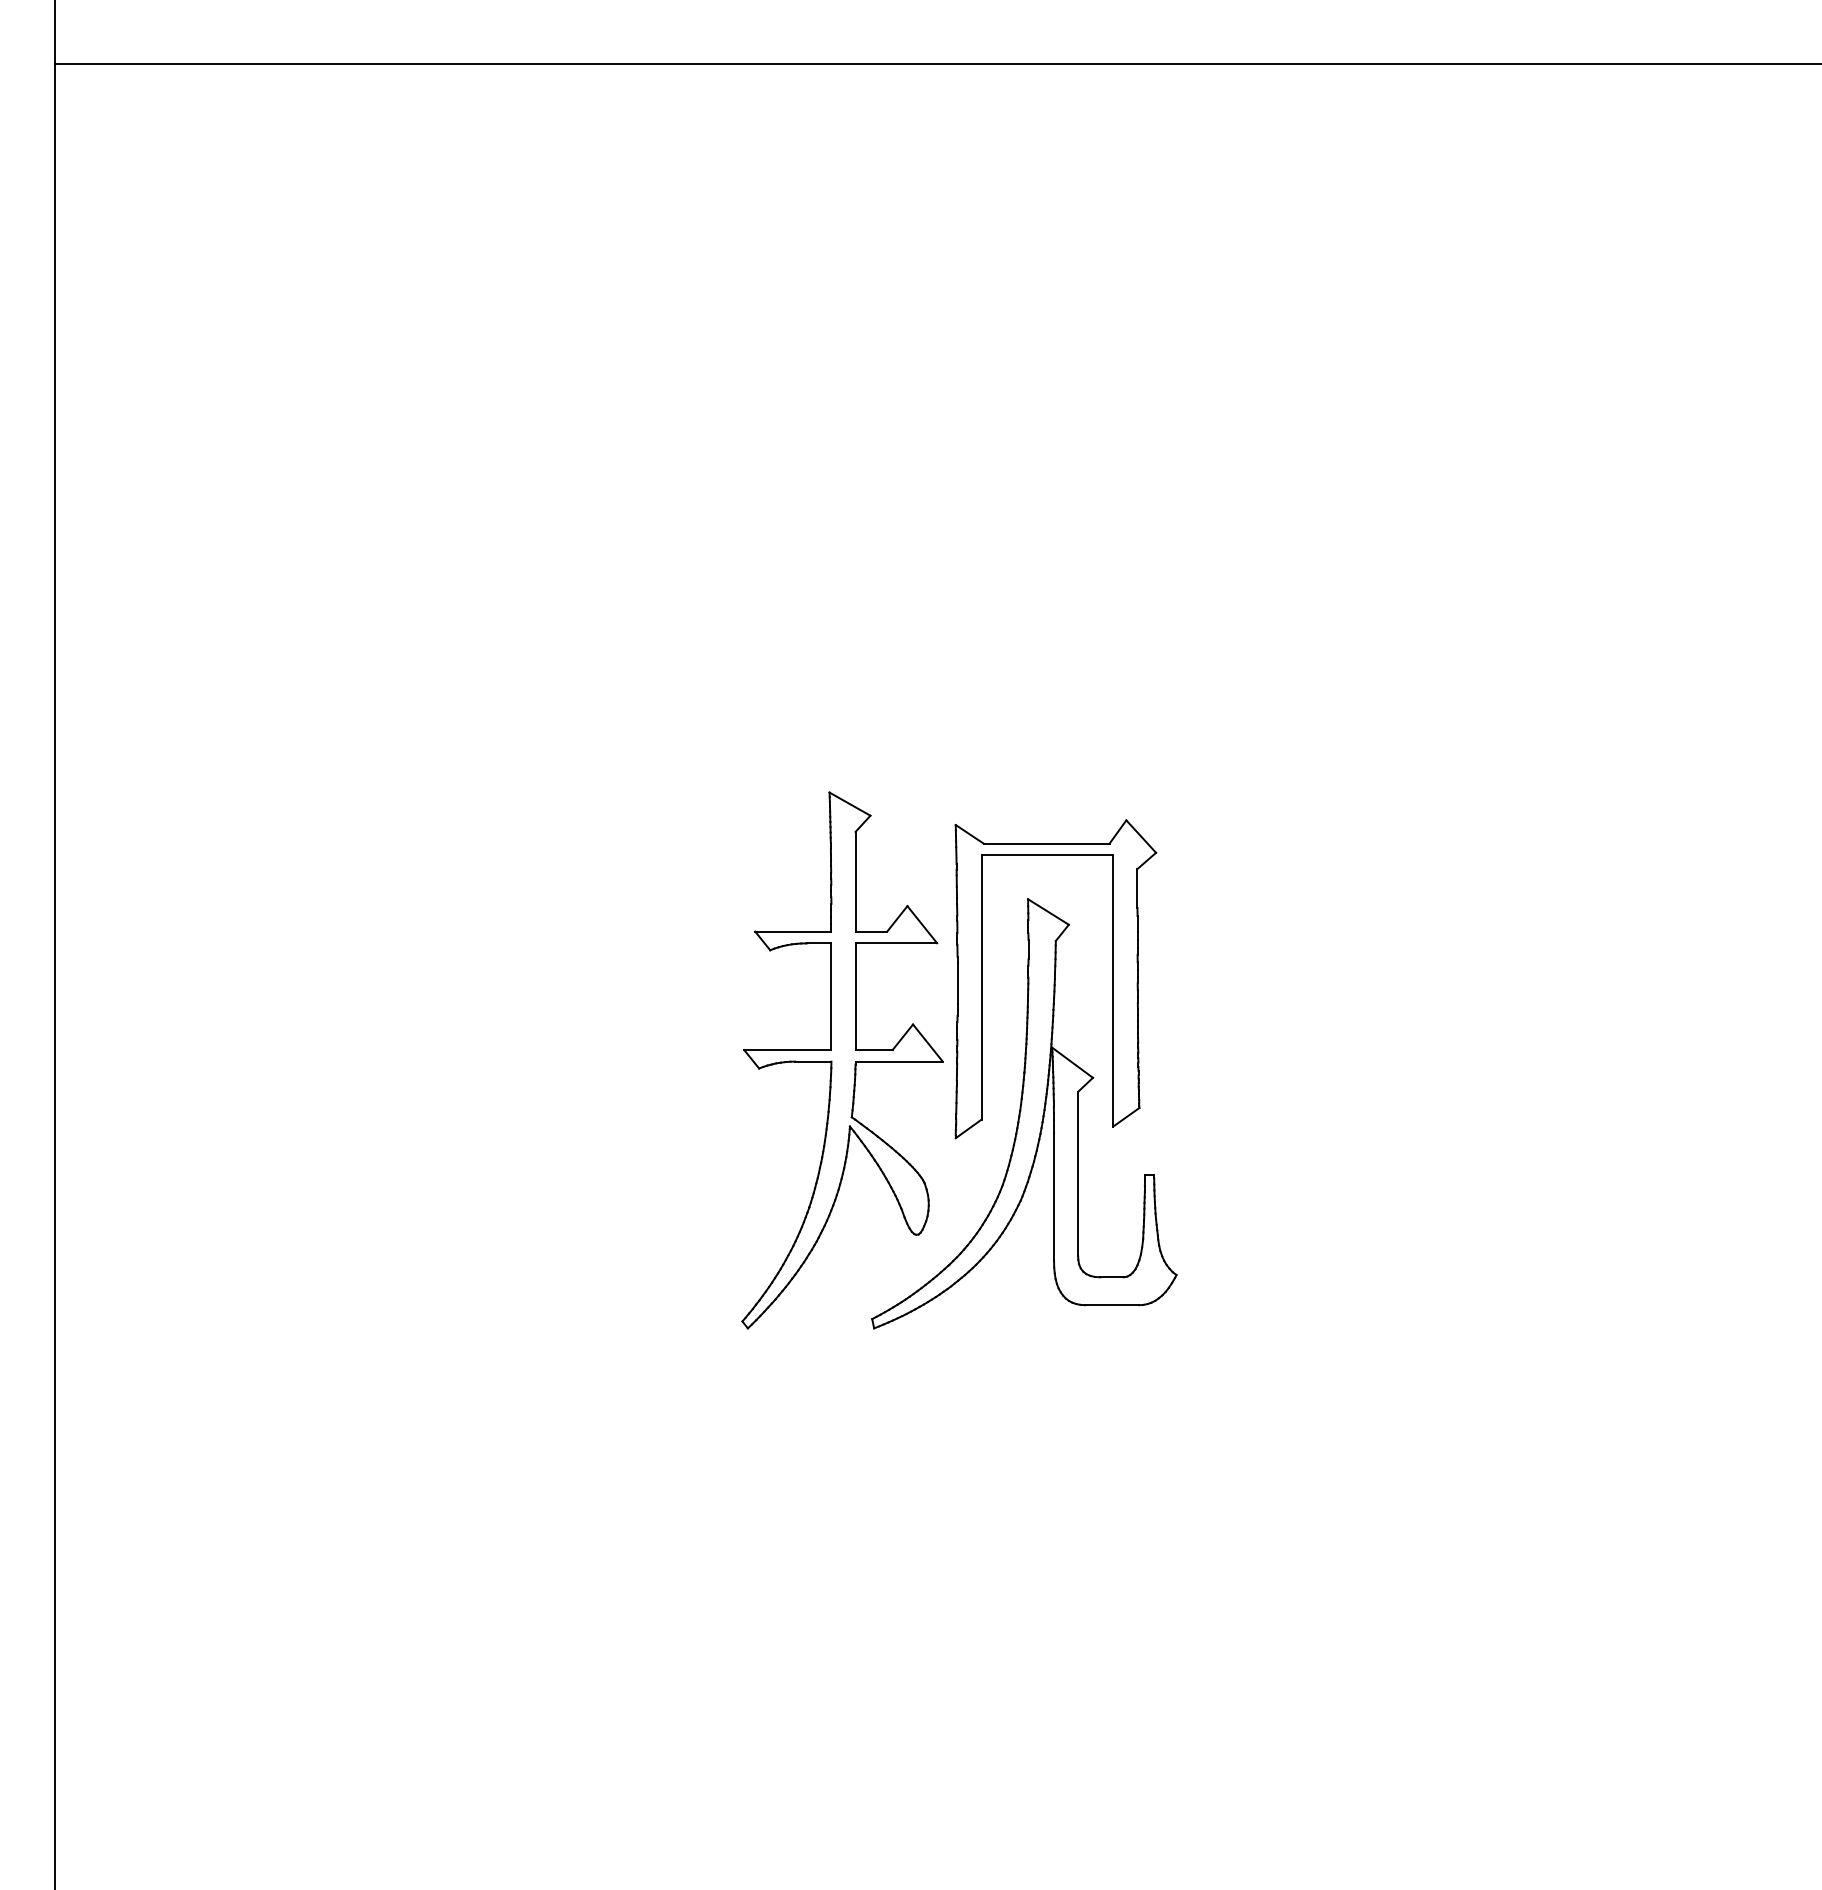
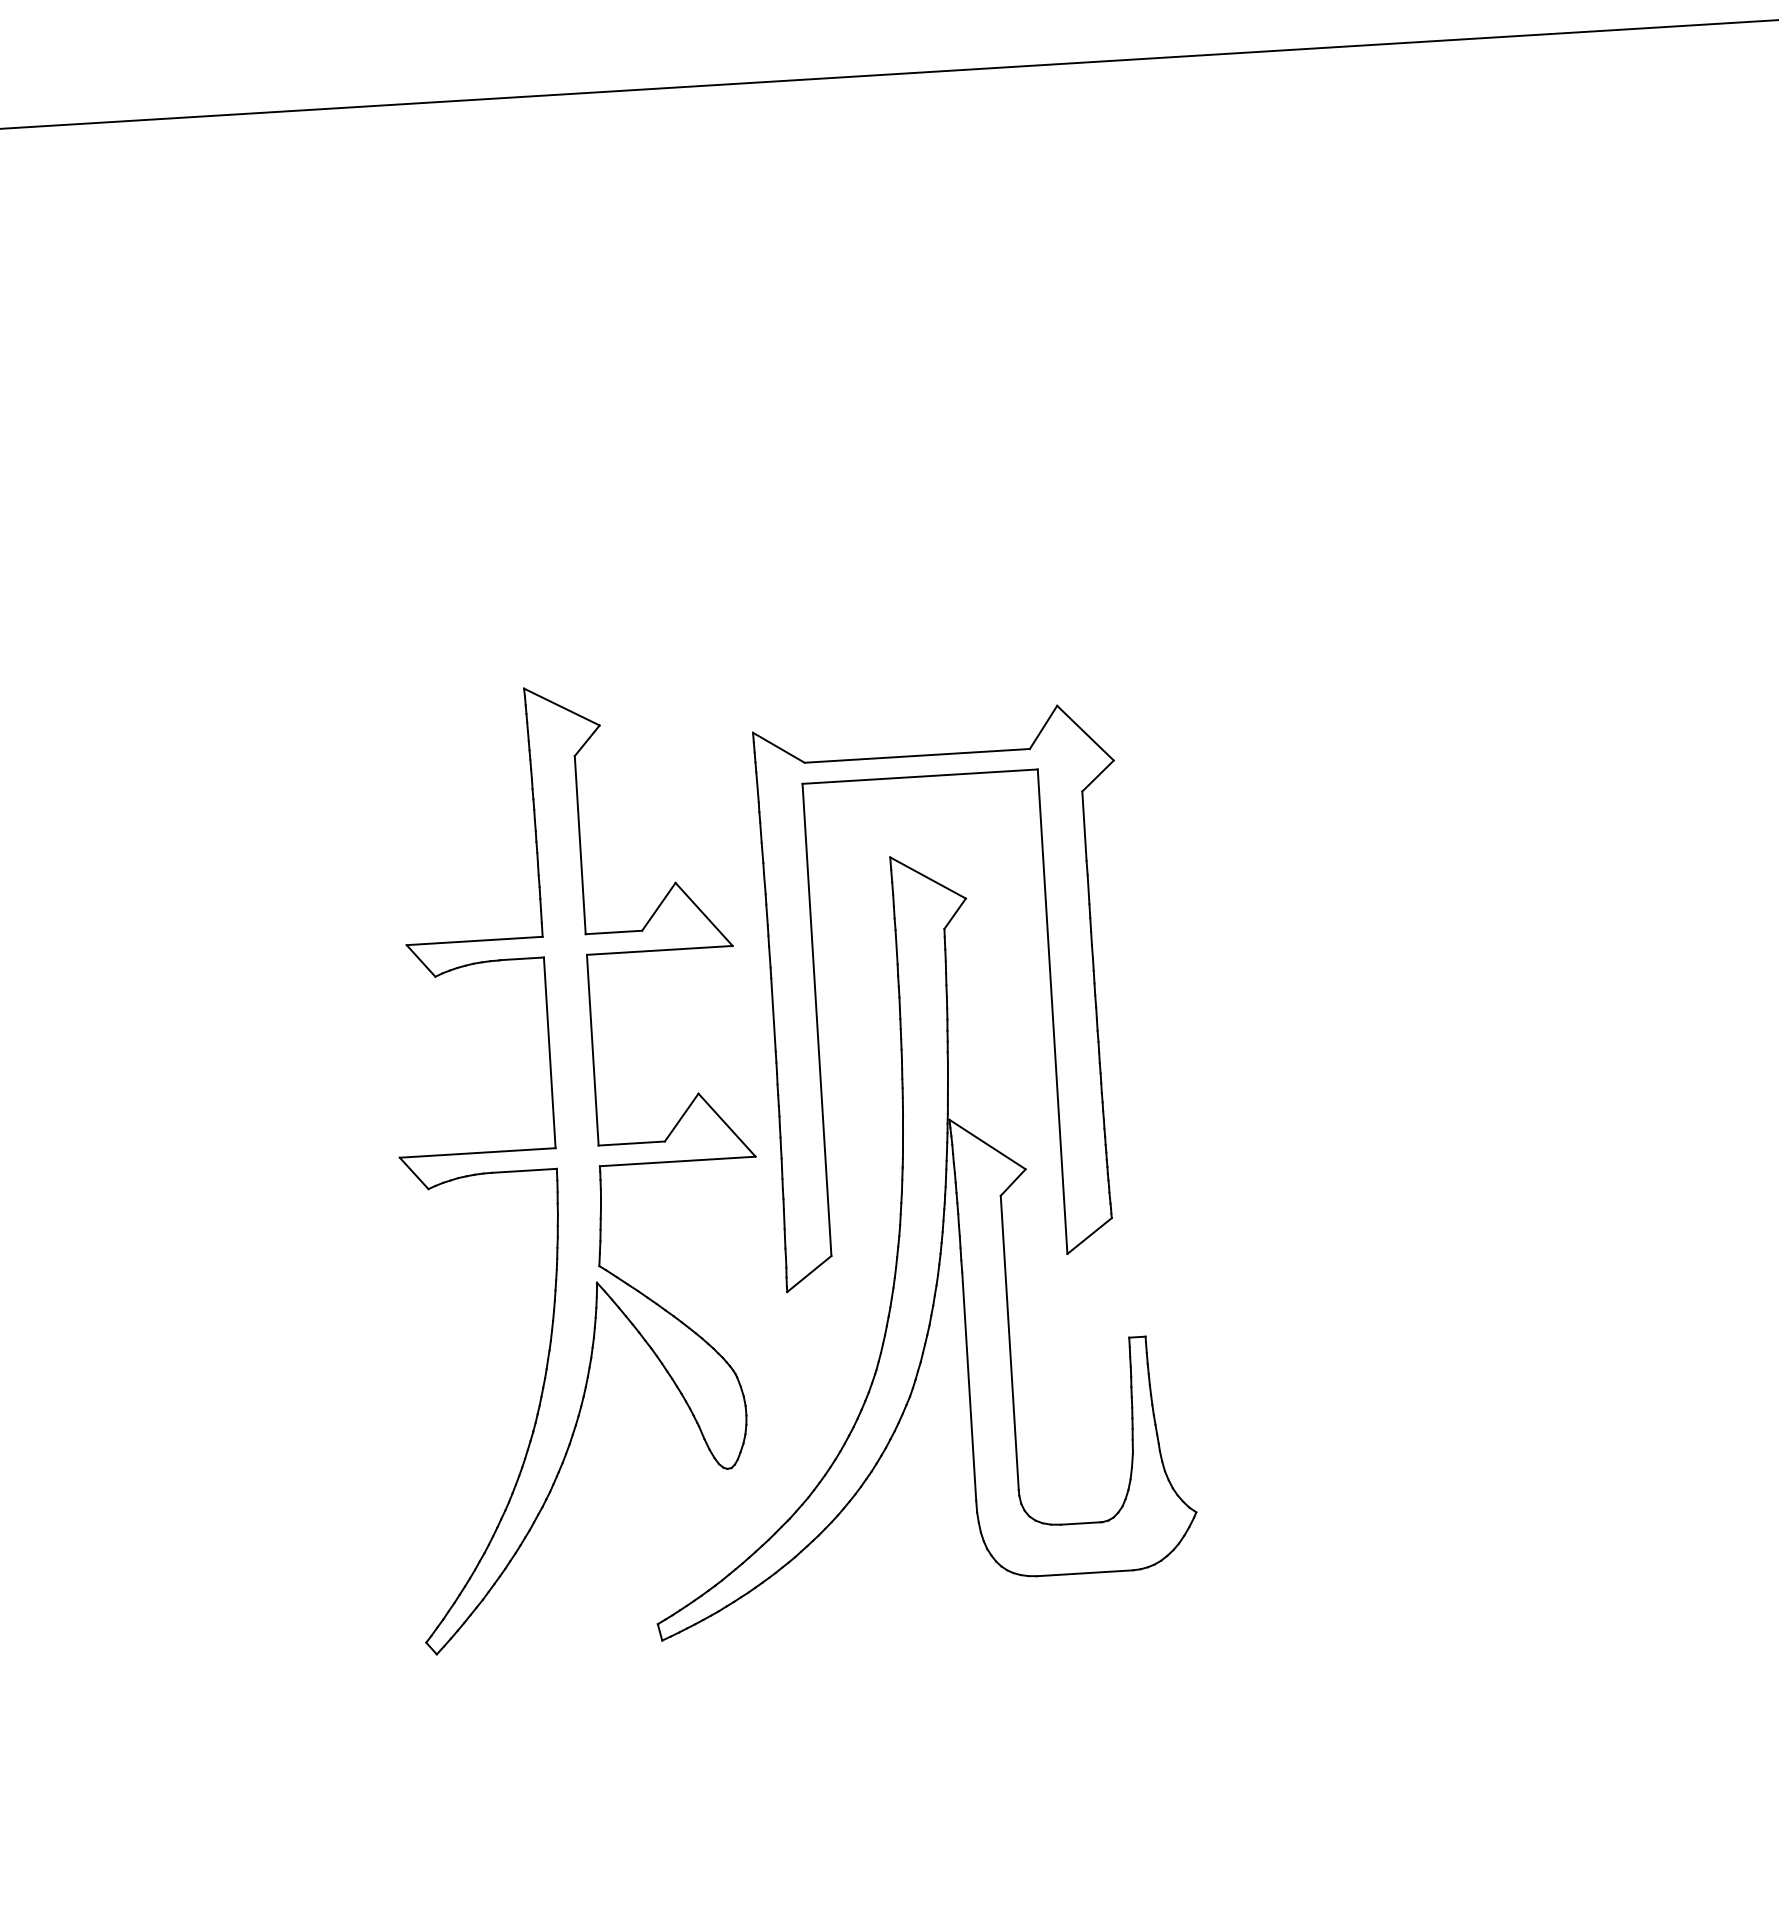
part: (959, 1060) -> (785, 1152), size x1.67

